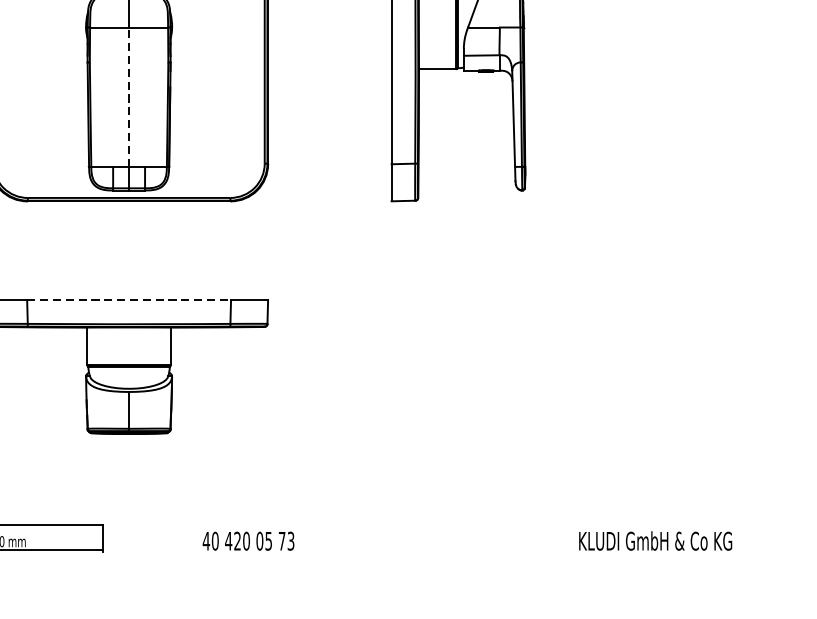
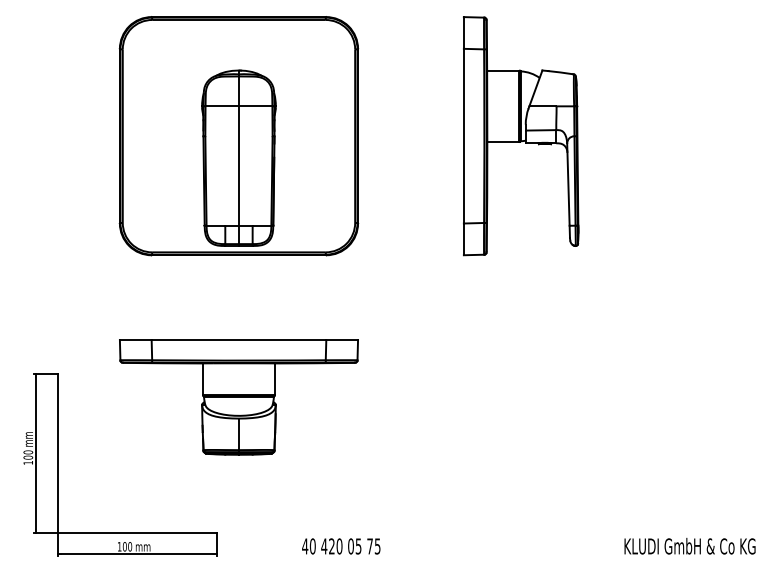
line: (128, 97) -> (238, 166), dashed -> solid
line: (129, 300) -> (239, 340), dashed -> solid
text: (290, 540) -> (377, 545), 73 -> 75

